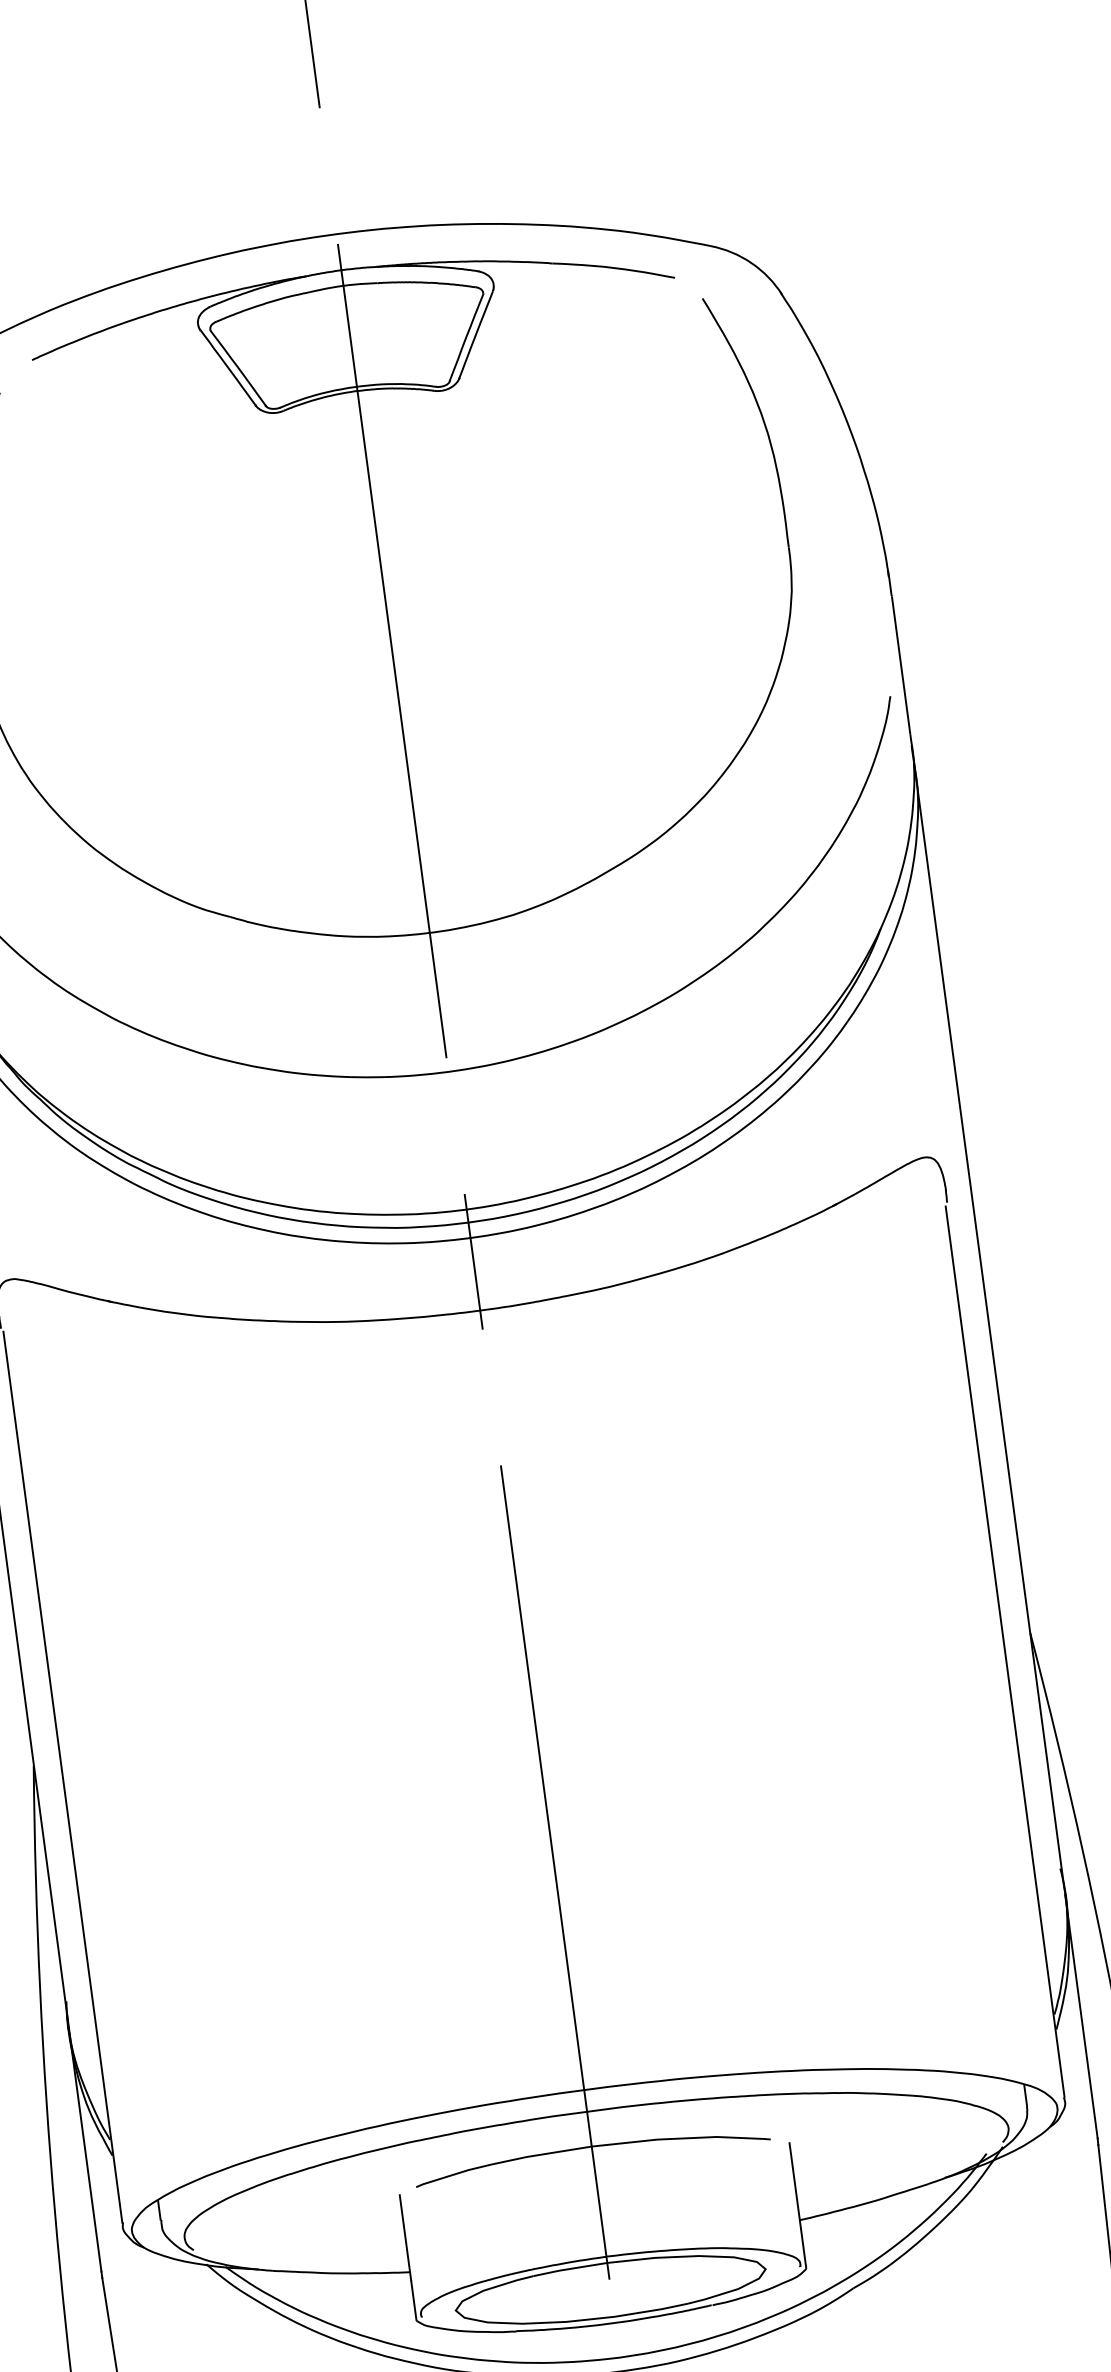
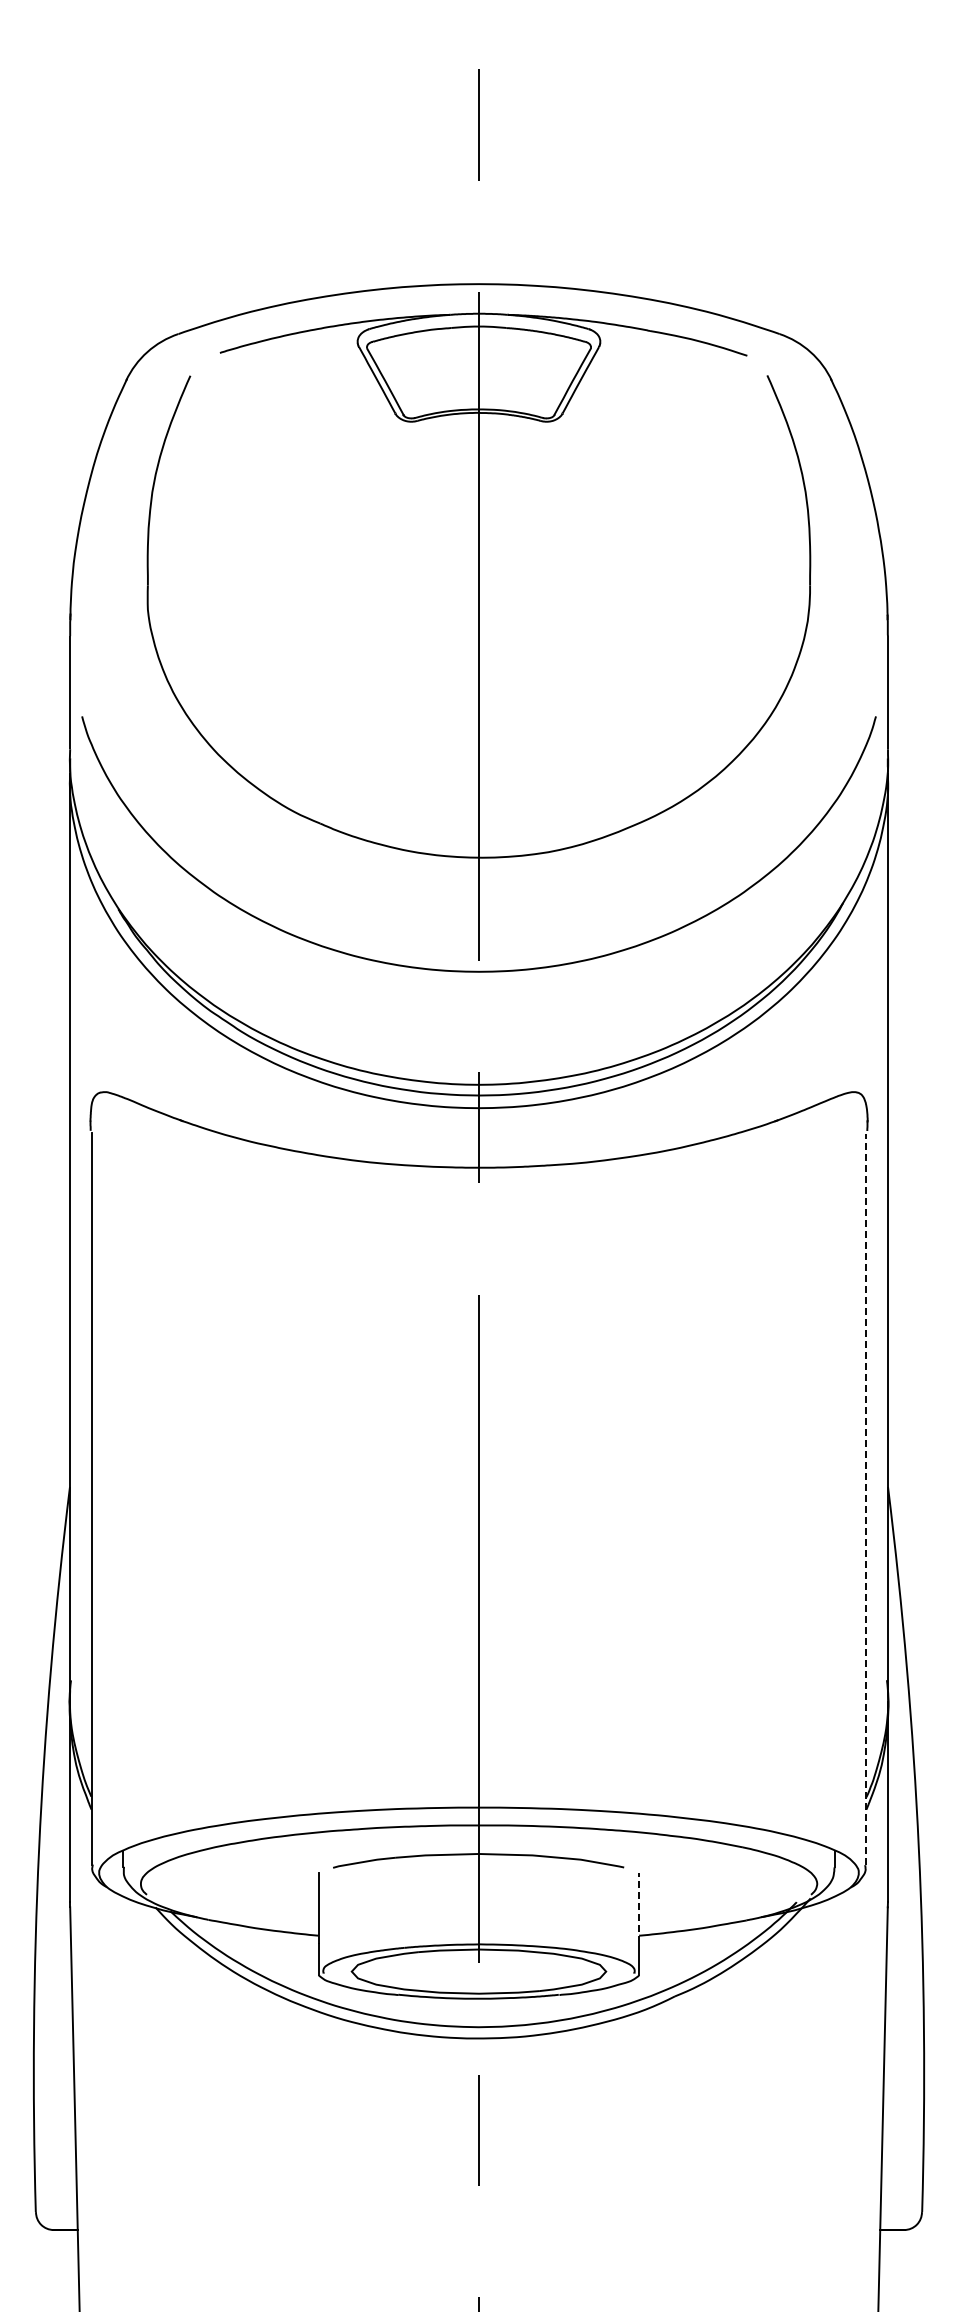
line: (1004, 1650) -> (865, 1498), solid -> dashed
line: (794, 2185) -> (638, 1907), solid -> dashed

